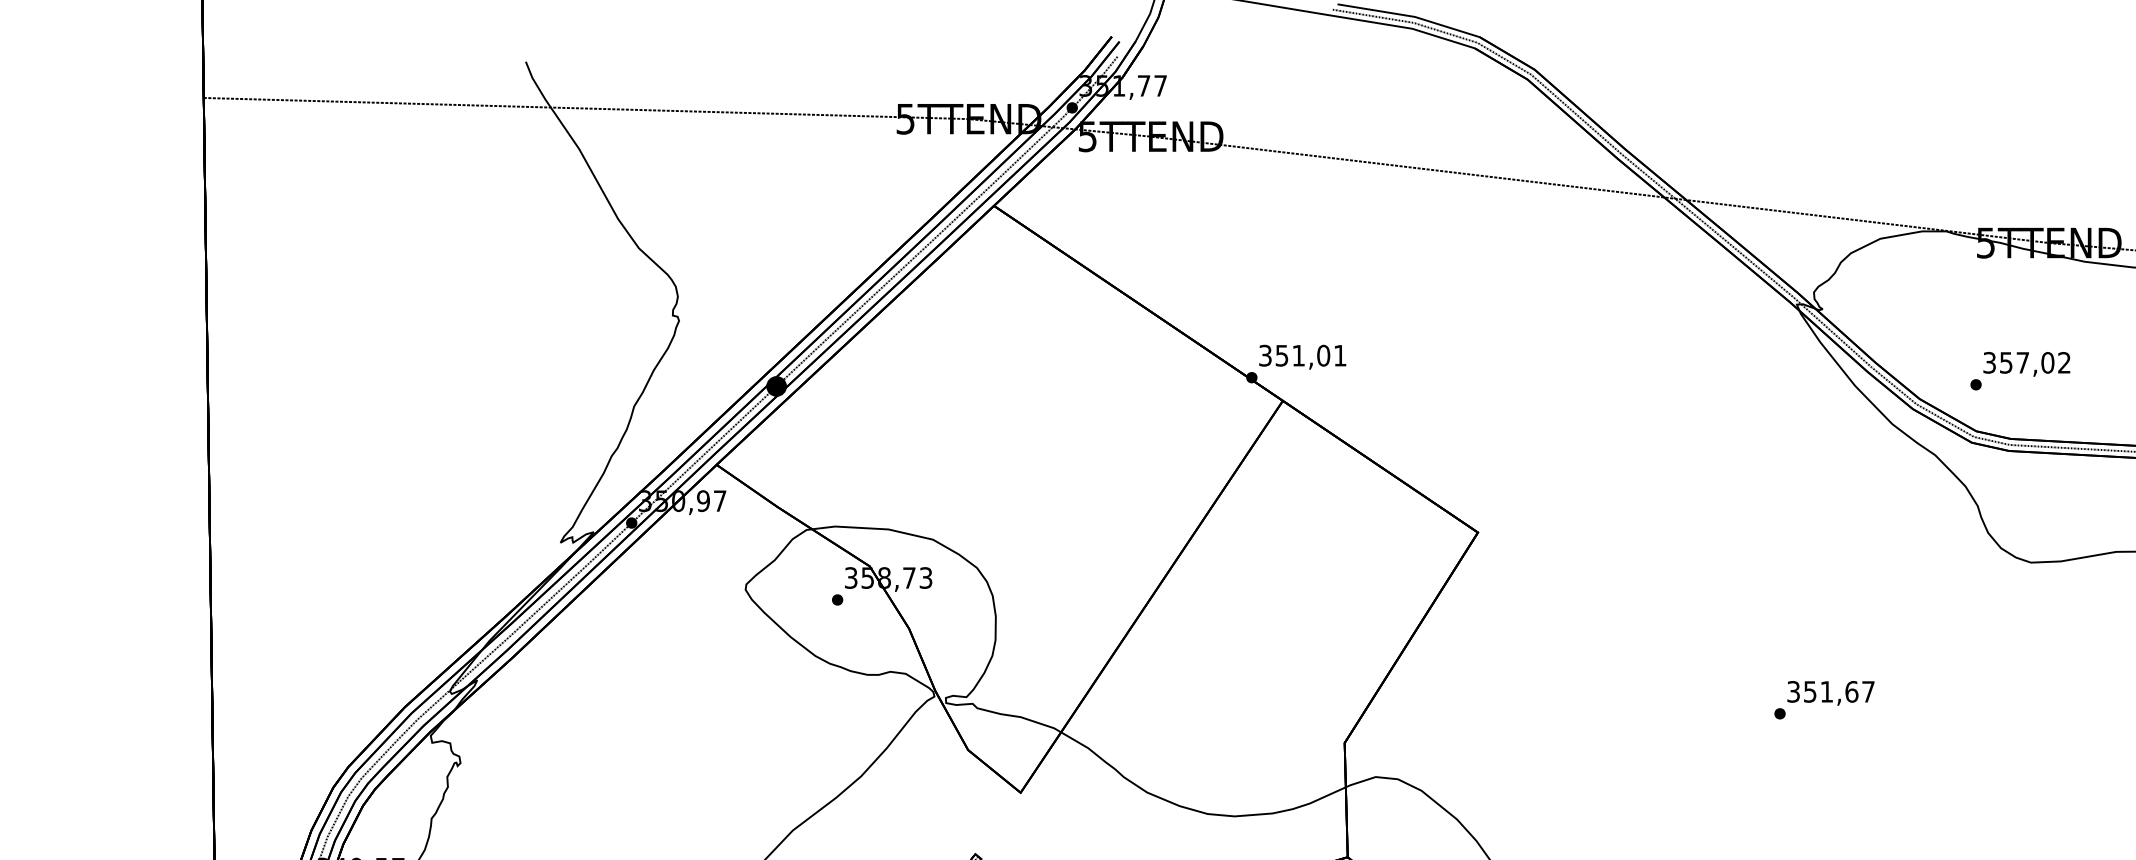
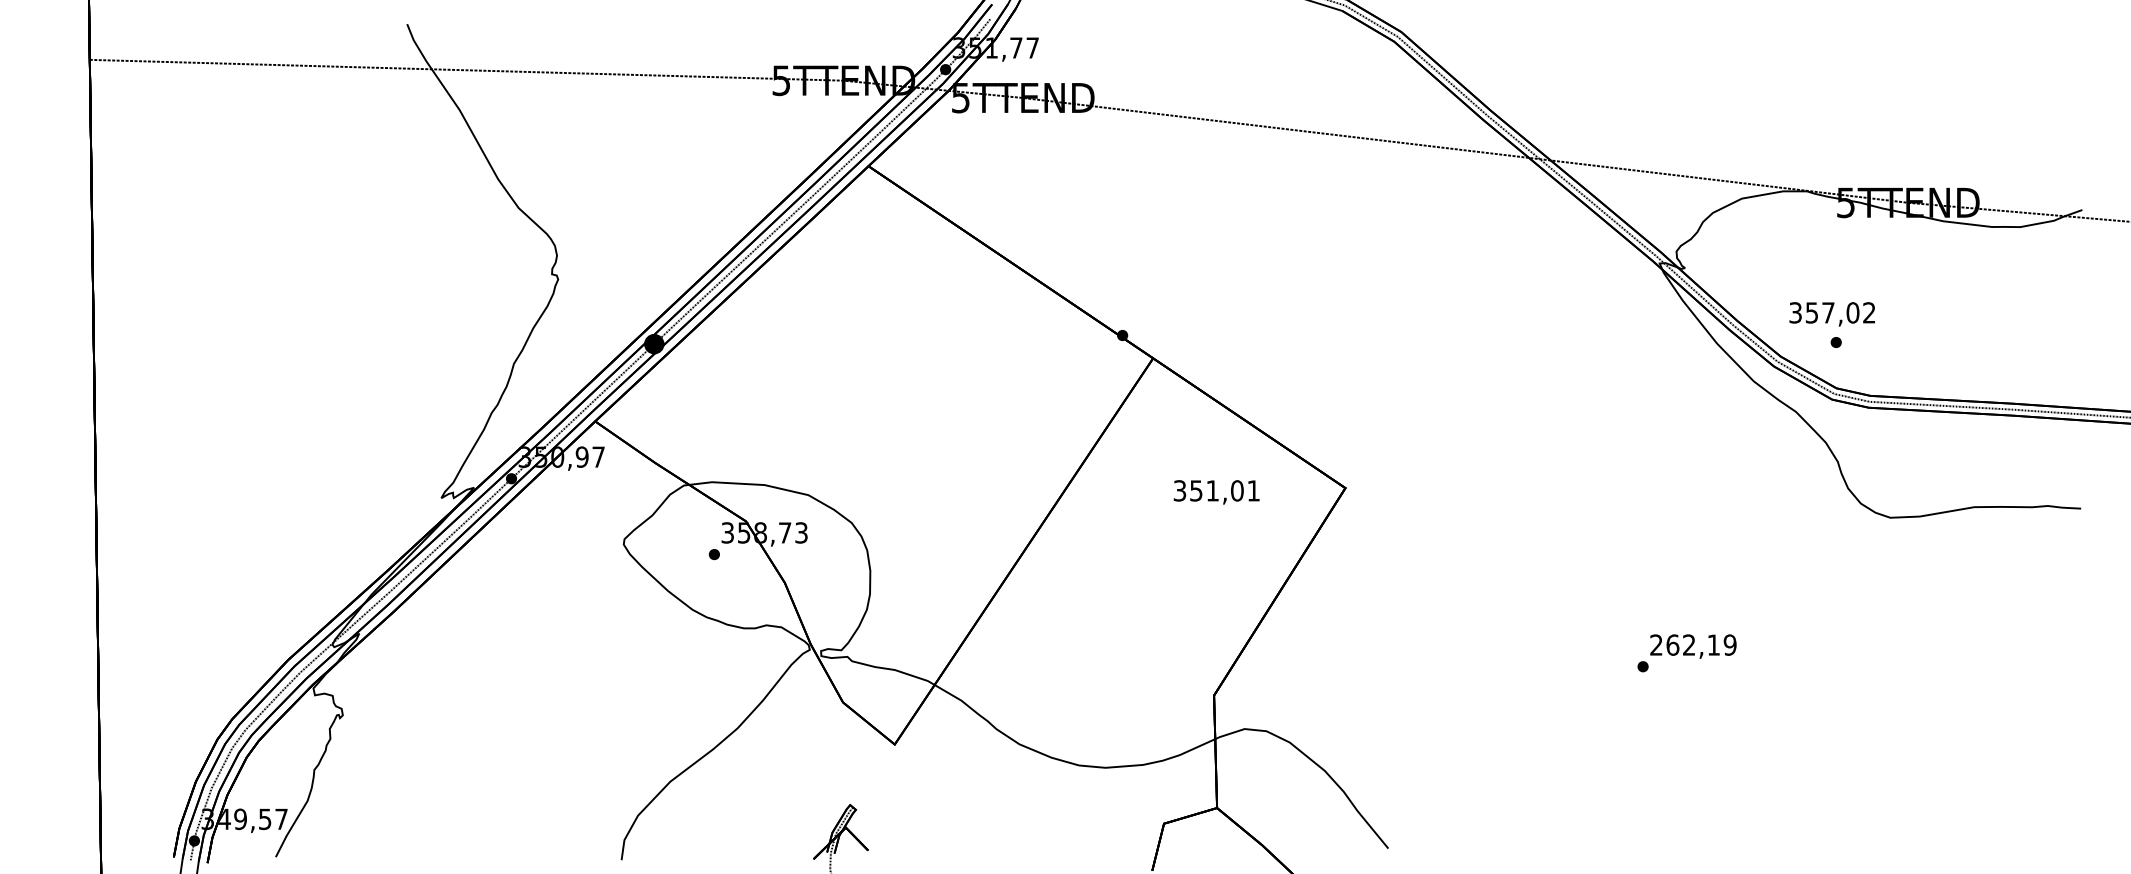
text: (1302, 357) -> (1216, 492), moved
text: (2026, 364) -> (1831, 314), moved
text: (1831, 691) -> (1693, 644), 351,67 -> 262,19

